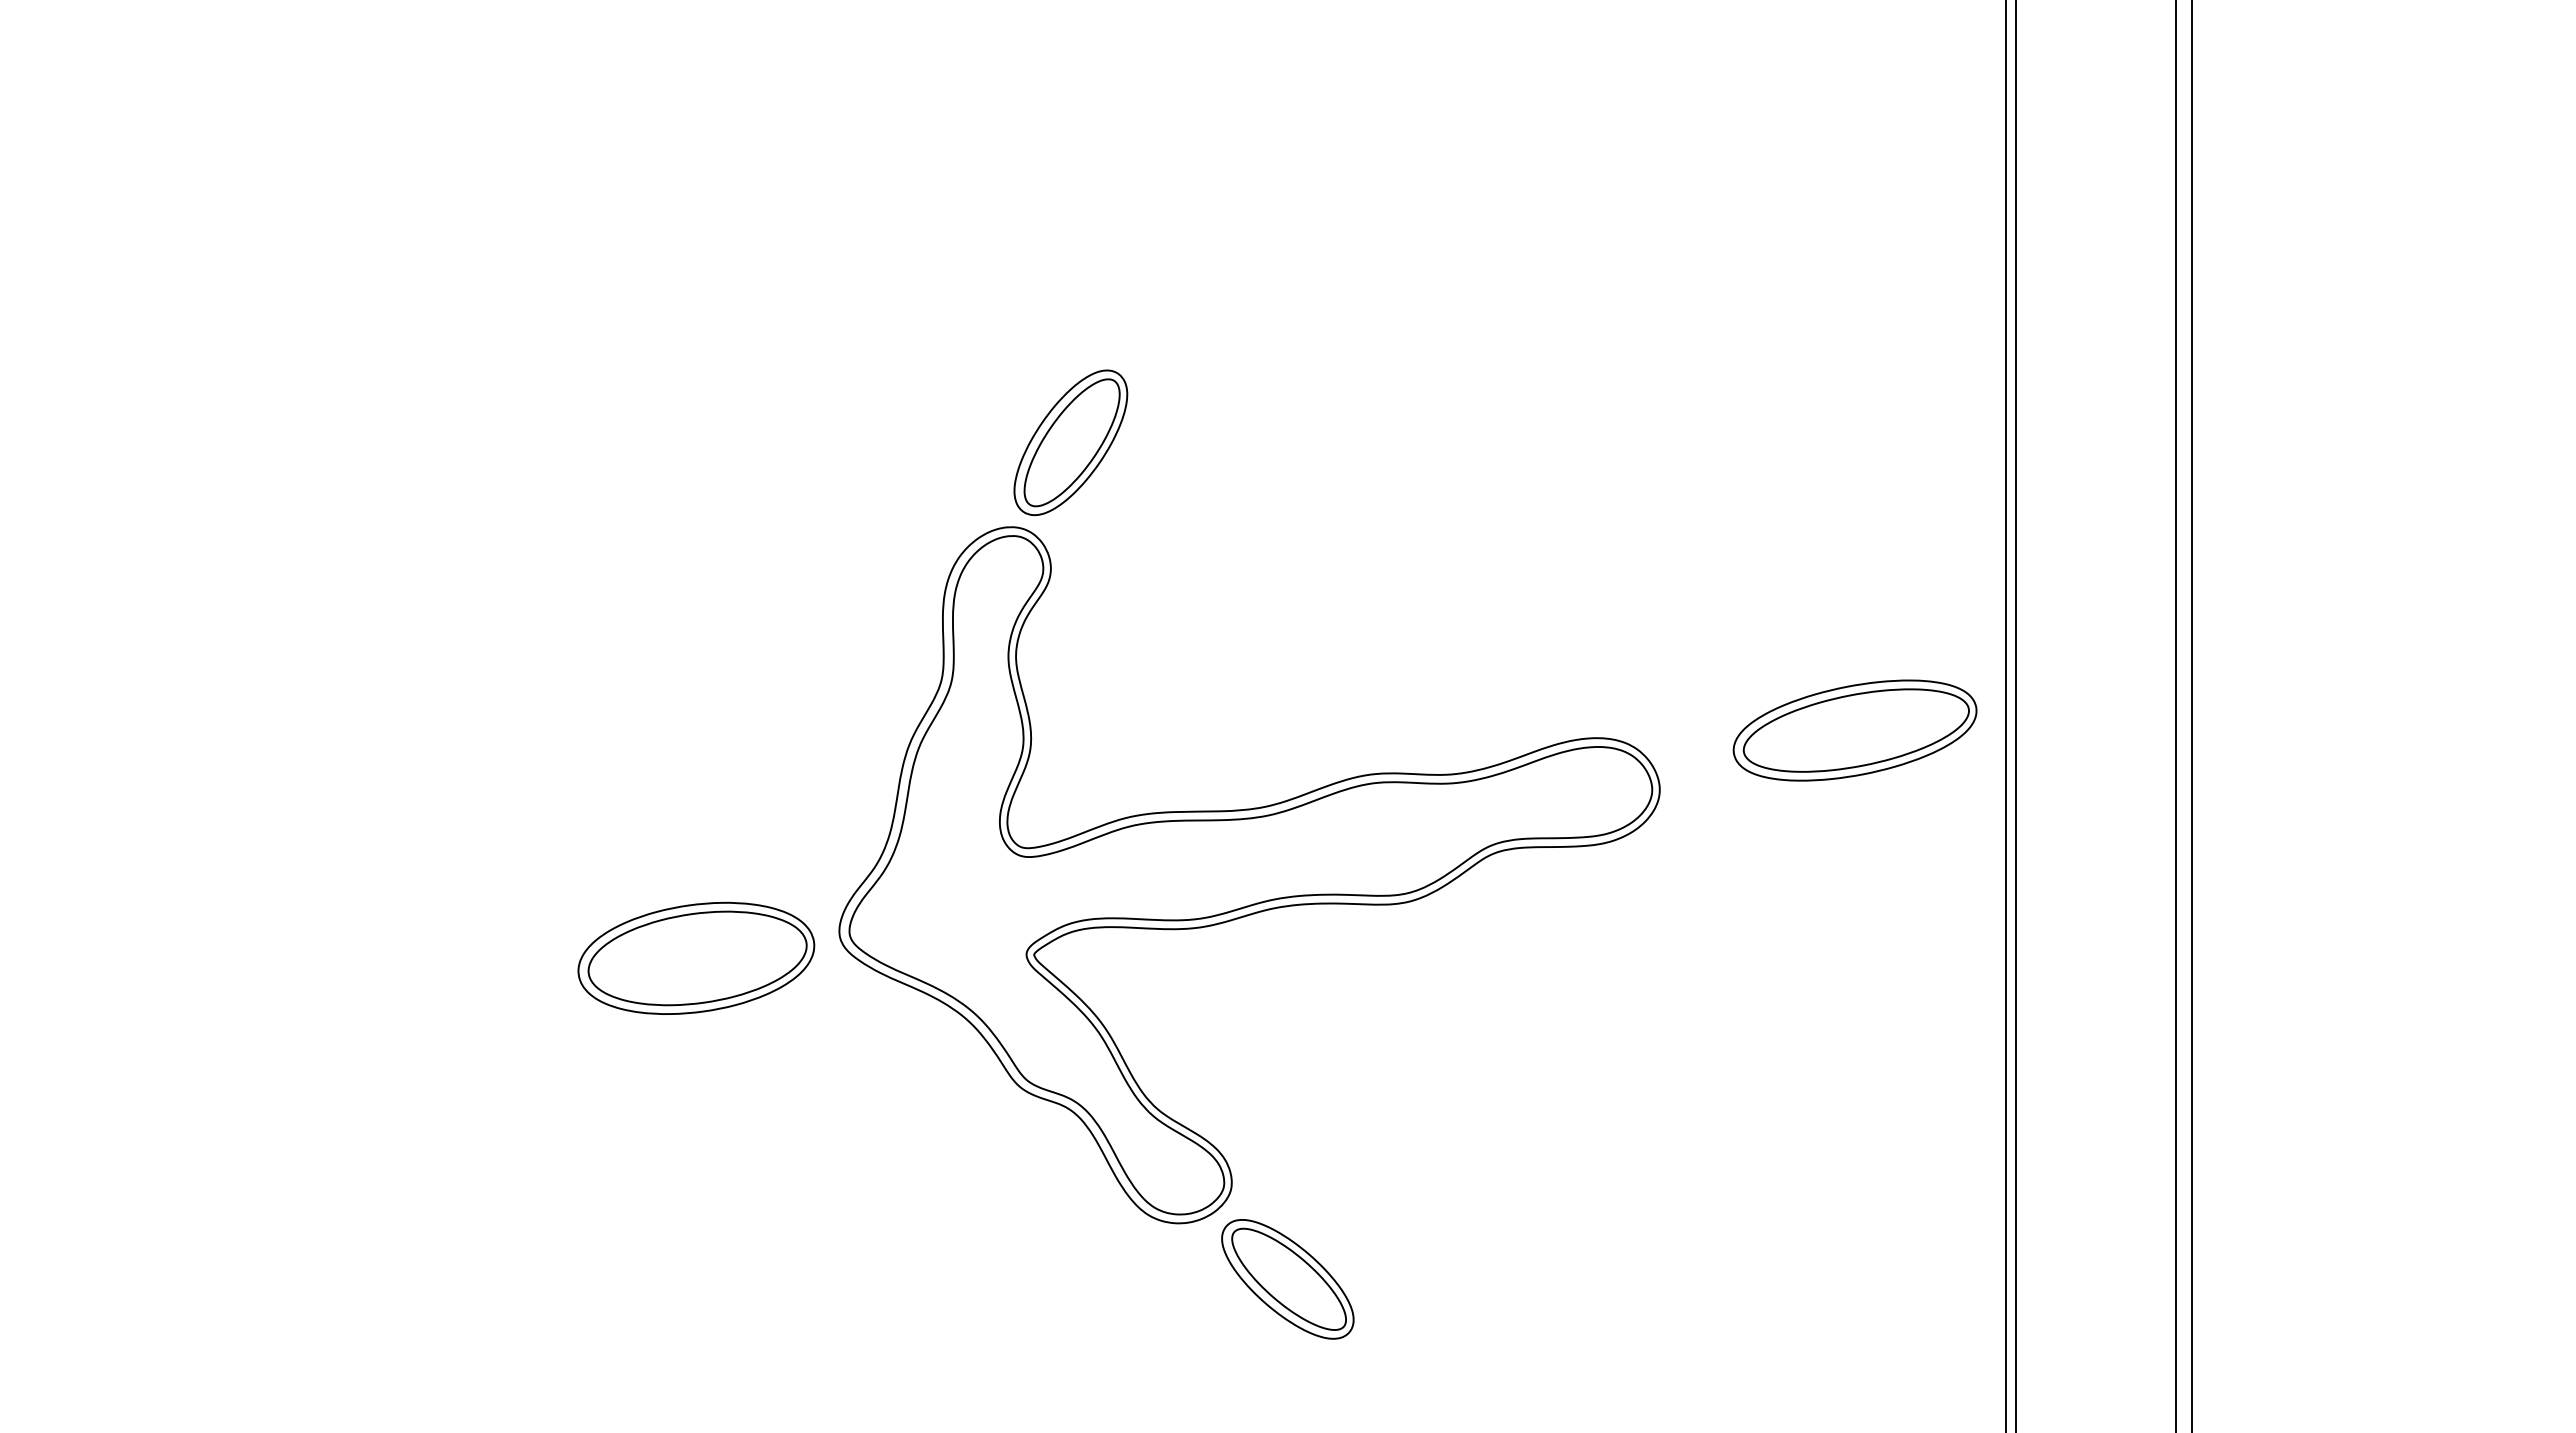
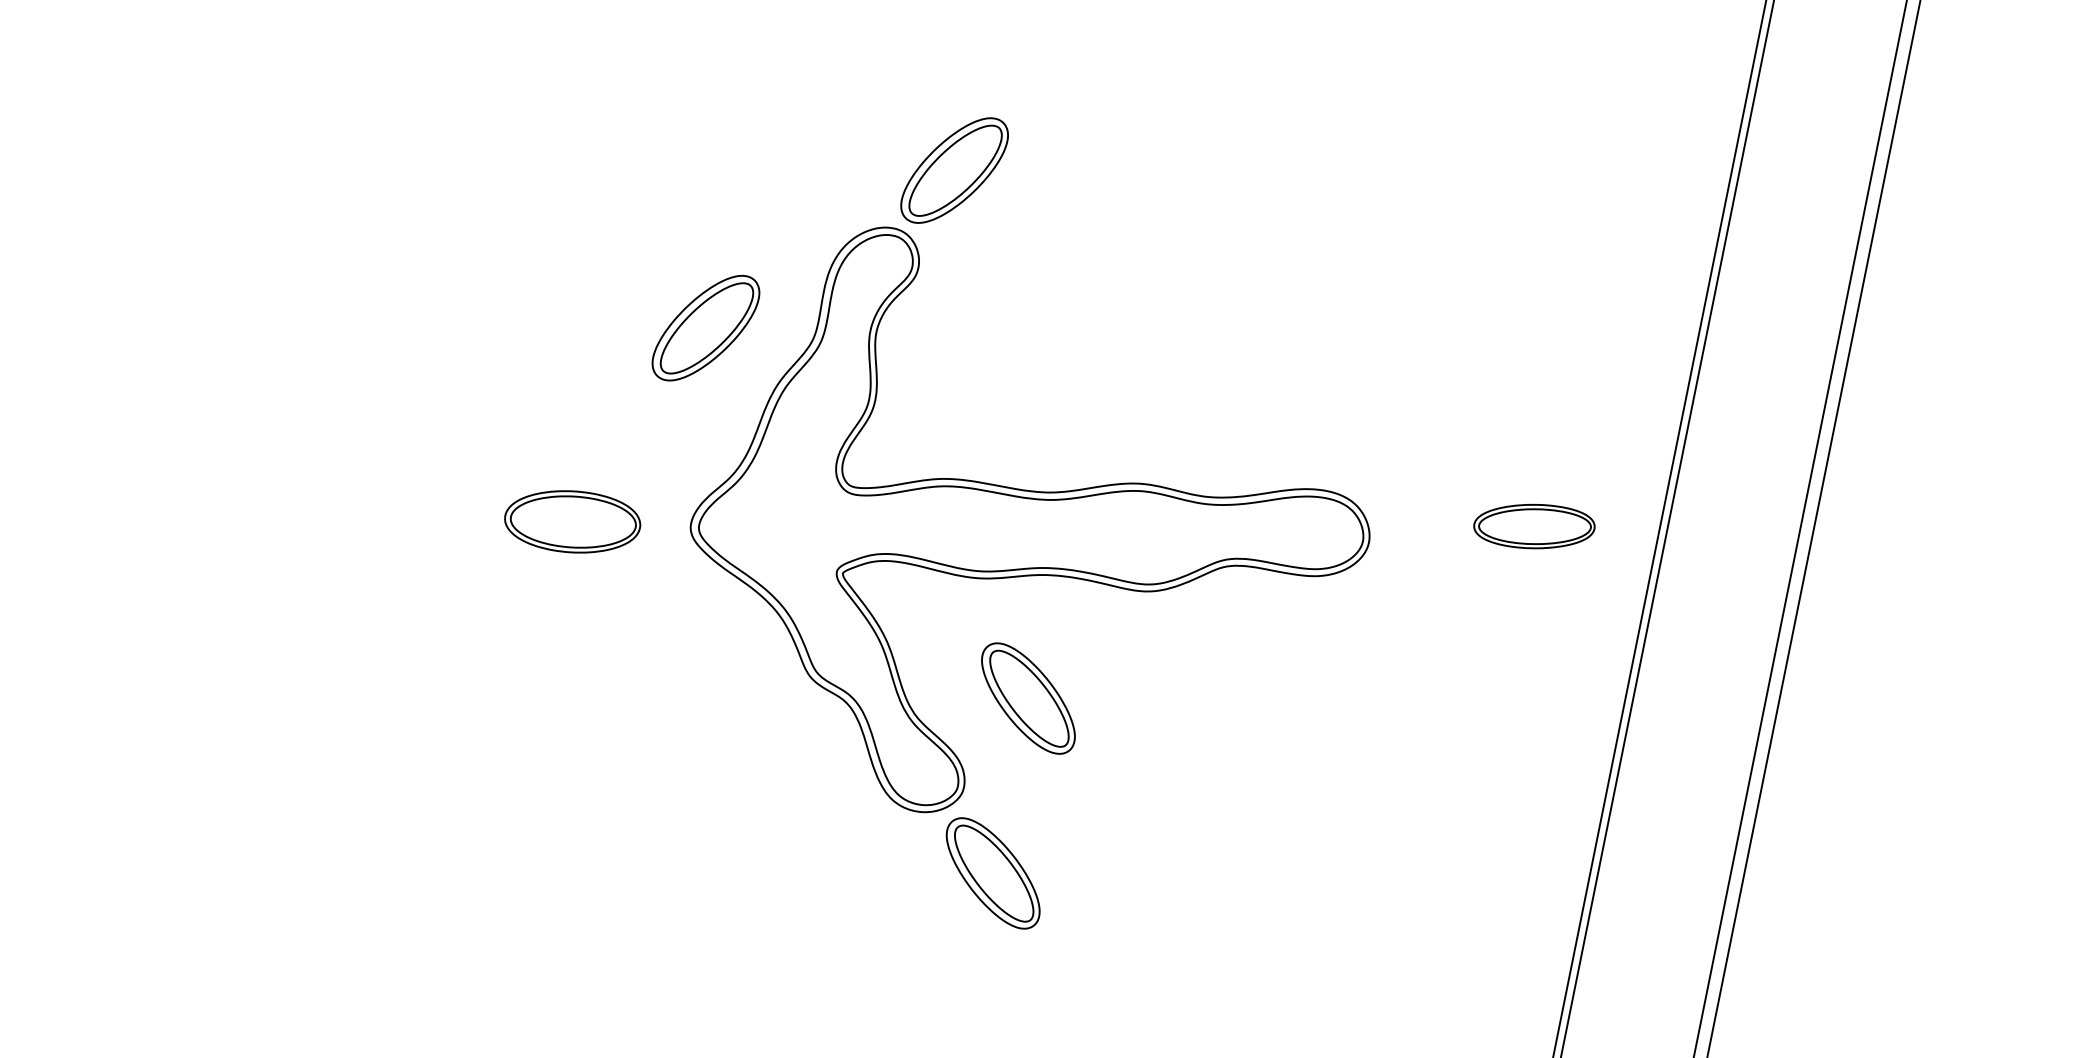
part: (809, 692) -> (705, 327), added
part: (1854, 730) -> (1533, 526), size x0.6
part: (696, 957) -> (572, 521), size x0.7
part: (1287, 1060) -> (1028, 698), added

